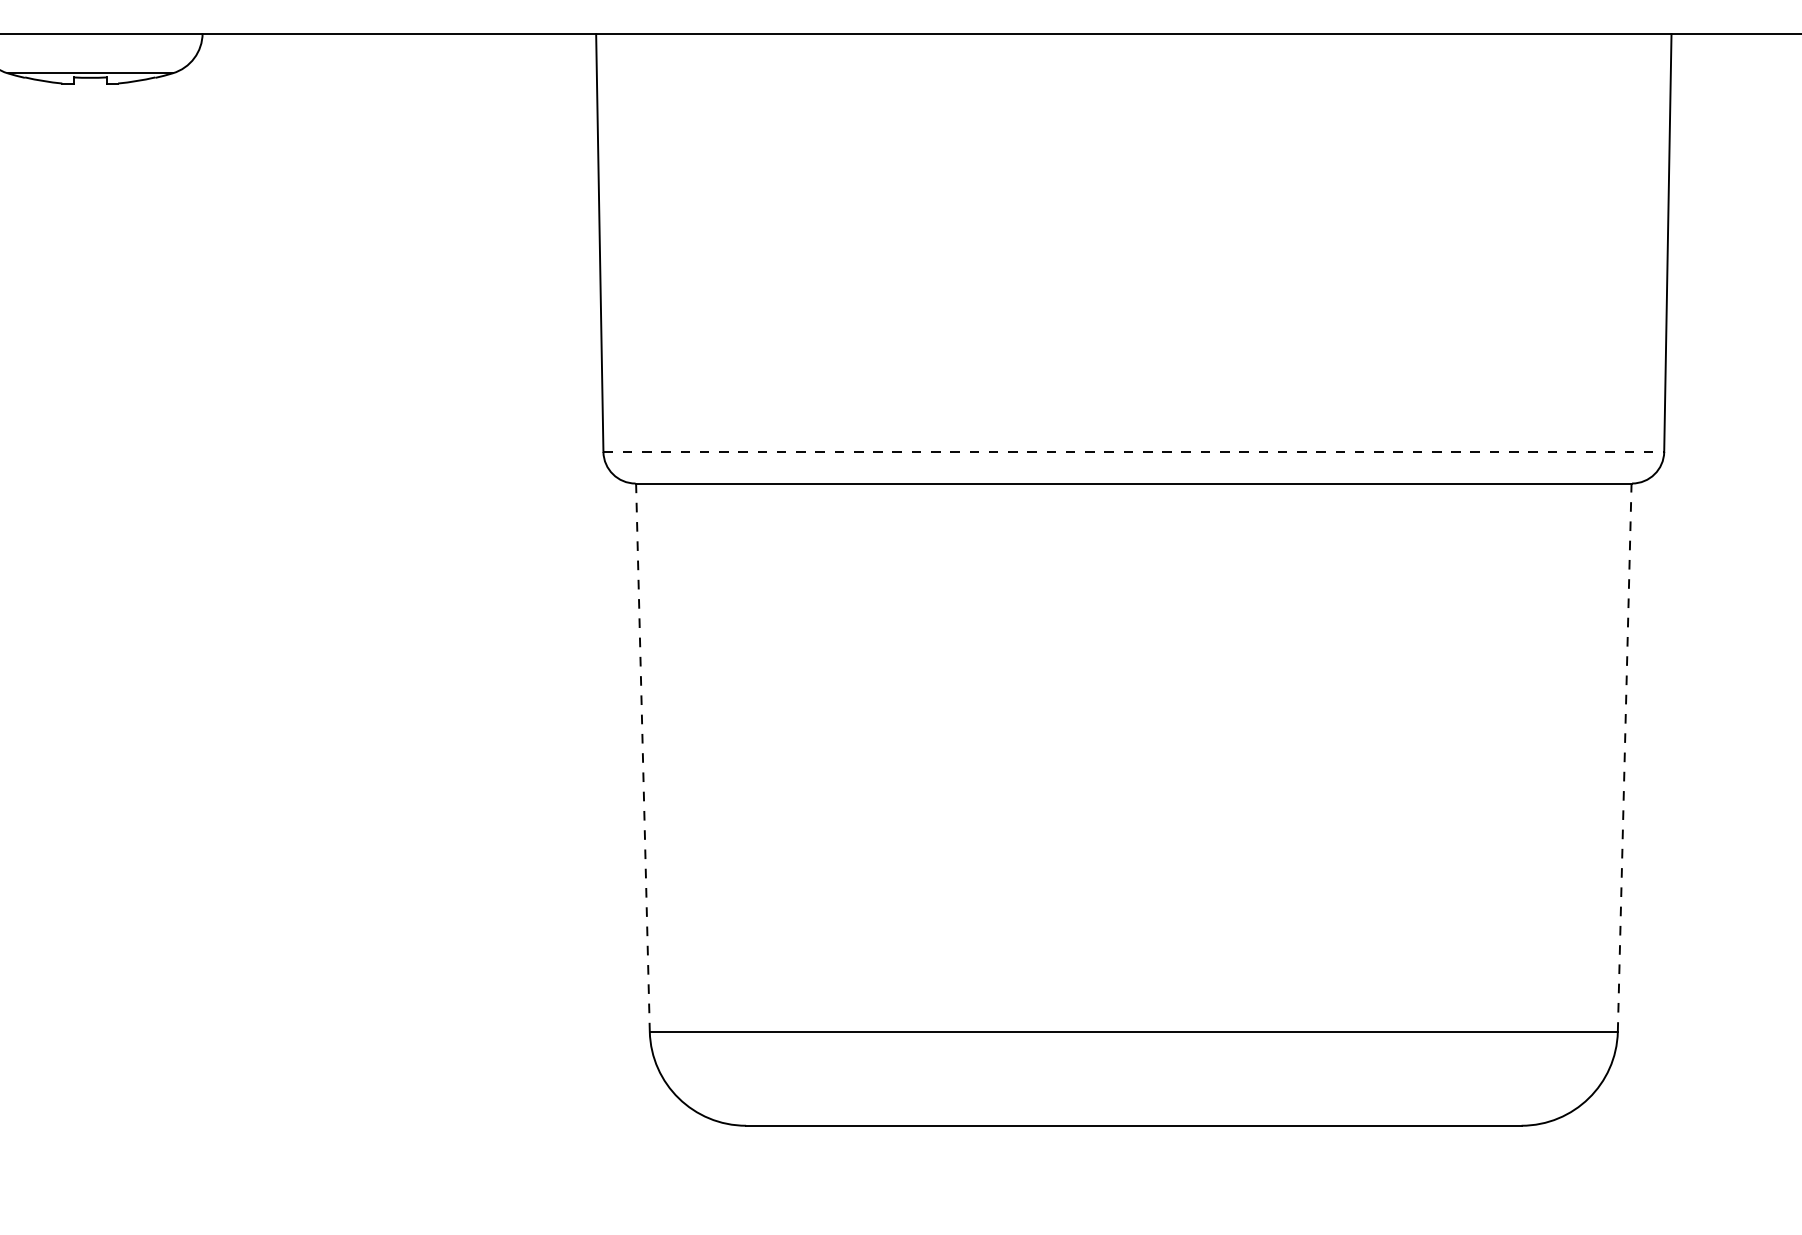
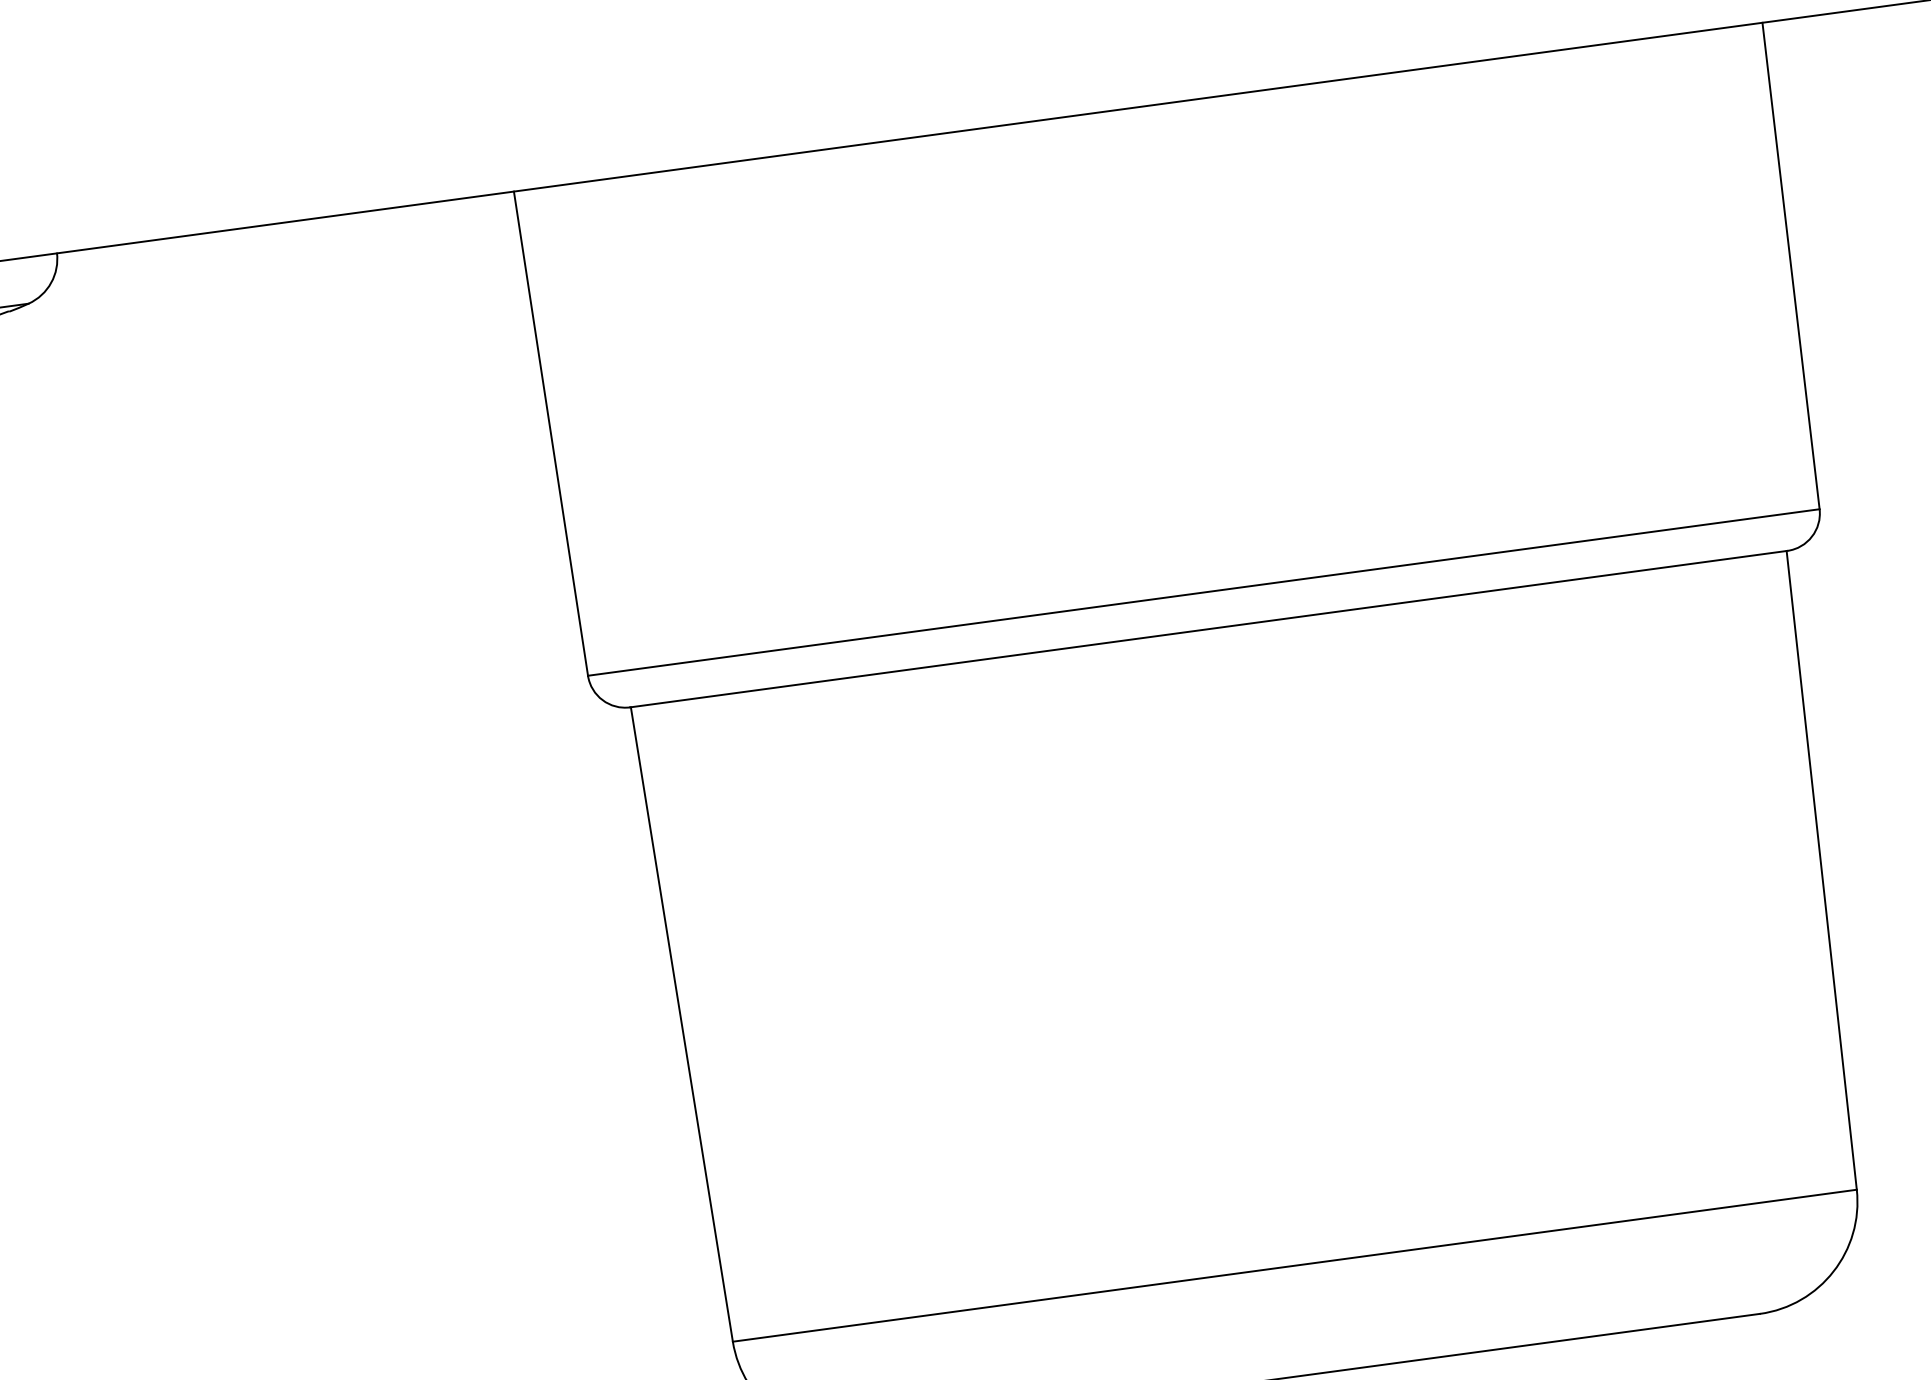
line: (1134, 451) -> (1204, 591), dashed -> solid
line: (1624, 757) -> (1821, 870), dashed -> solid
line: (642, 758) -> (681, 1025), dashed -> solid

